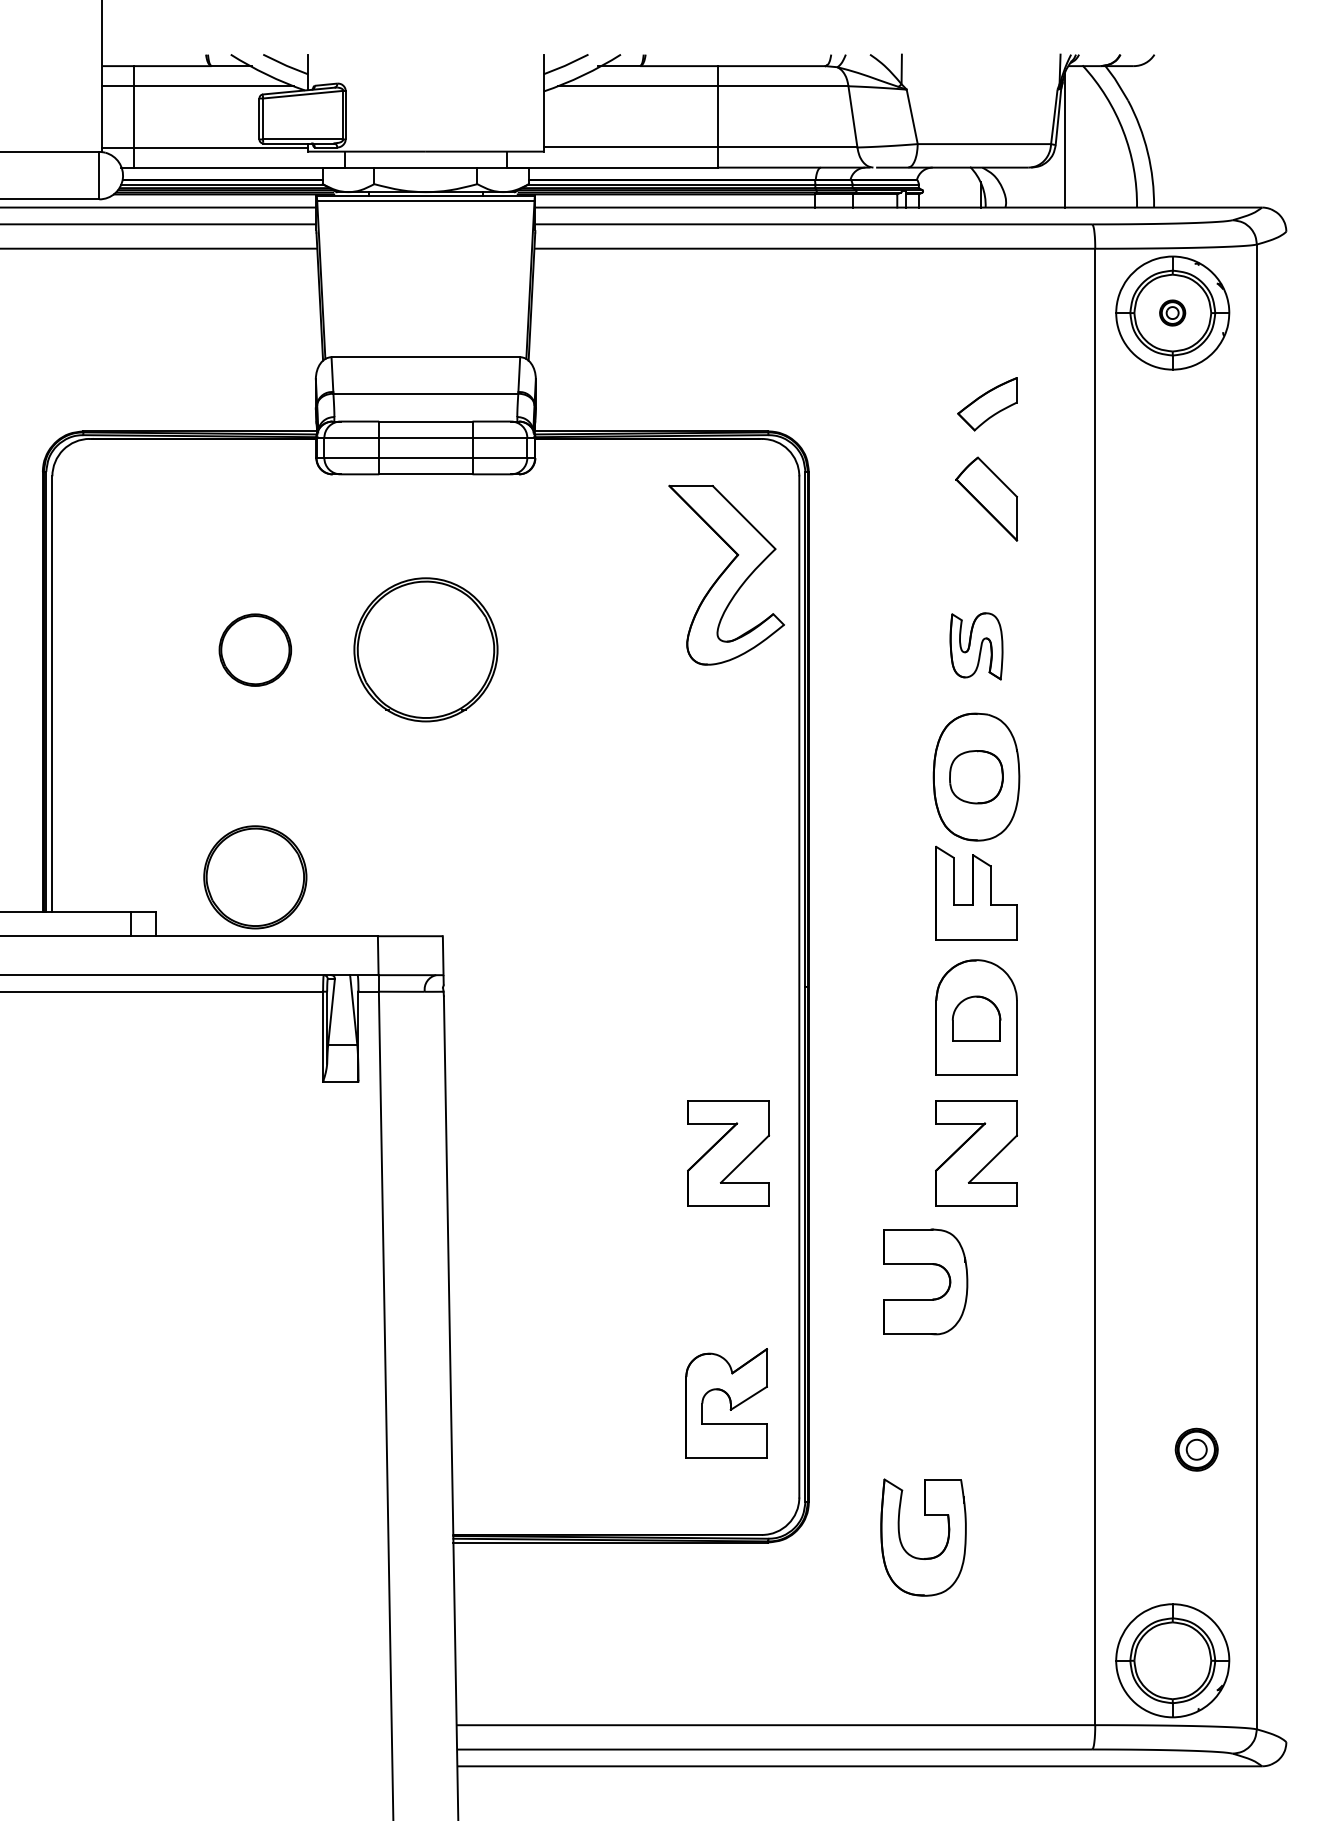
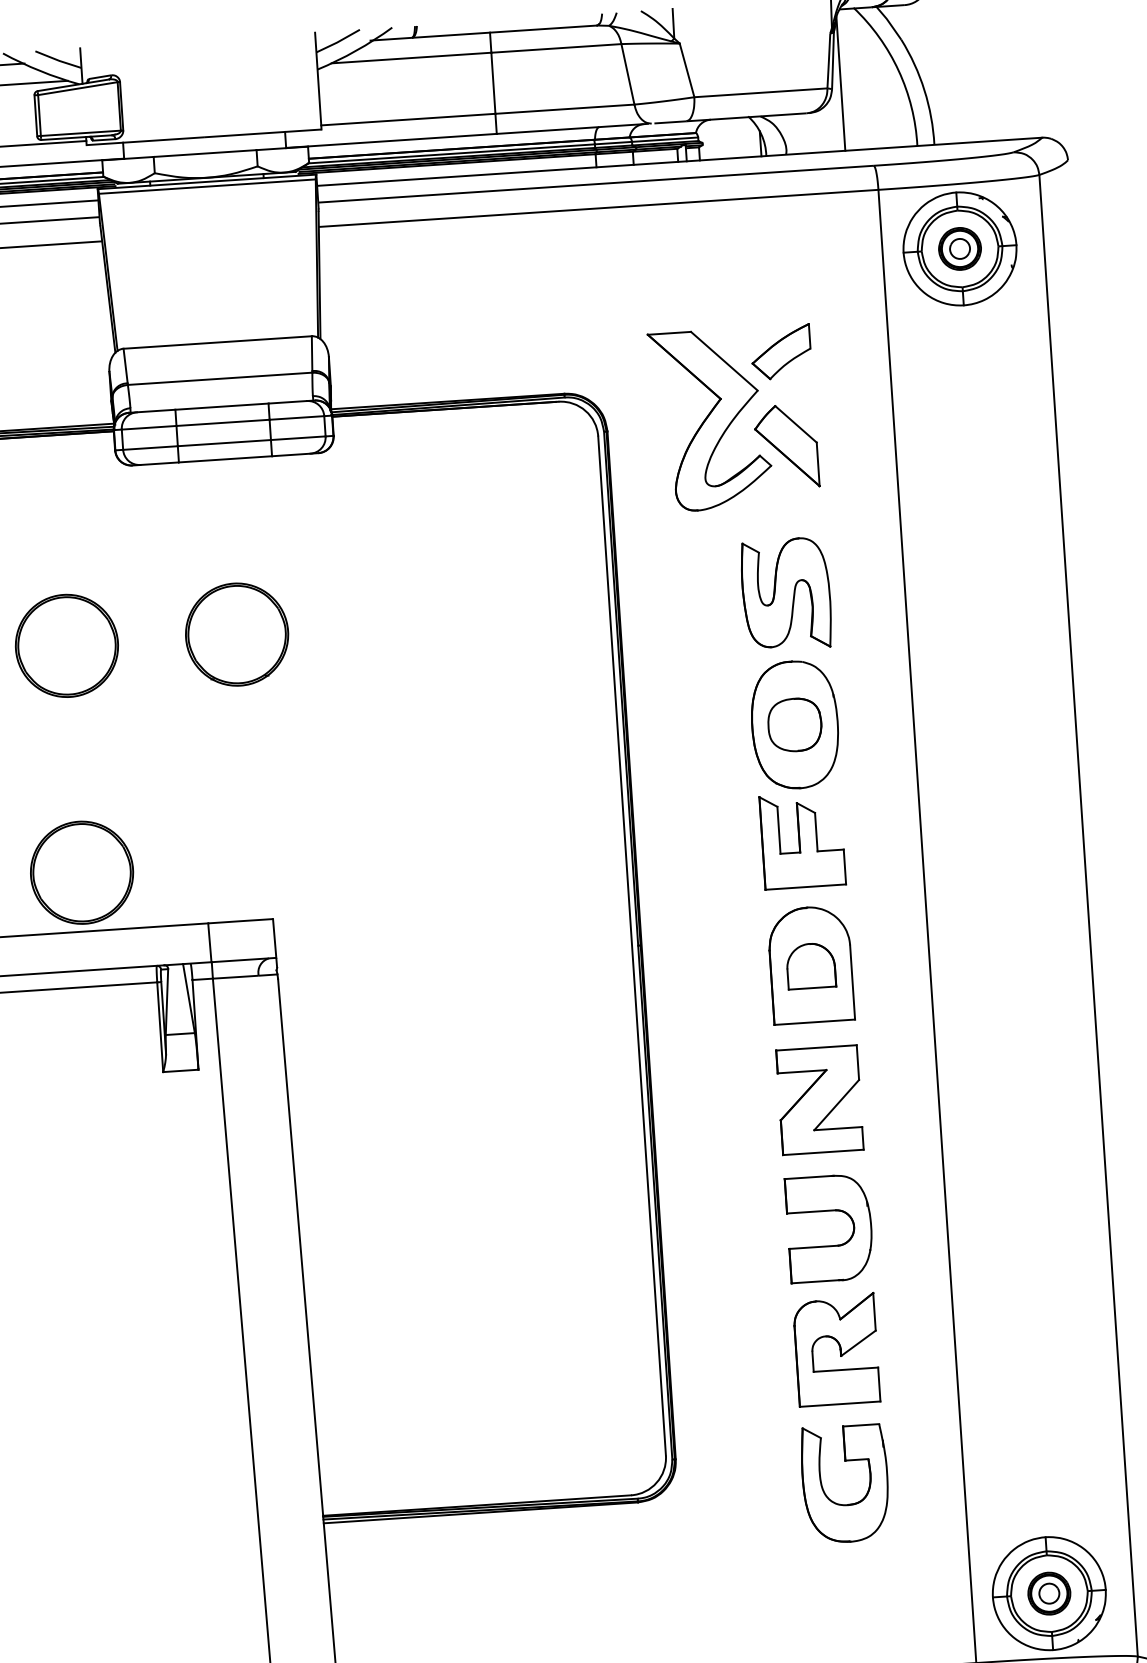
part: (1172, 312) -> (959, 248), size x1.67
part: (726, 574) -> (710, 419), moved
part: (976, 646) -> (786, 594), size x1.67
part: (255, 650) -> (67, 646), size x1.43
part: (425, 650) -> (236, 635), size x0.71
part: (728, 1153) -> (572, 1116), removed
part: (925, 1264) -> (828, 1211), moved
part: (726, 1403) -> (836, 1349), moved
part: (1196, 1449) -> (1049, 1593), moved
part: (926, 1557) -> (849, 1503), moved

